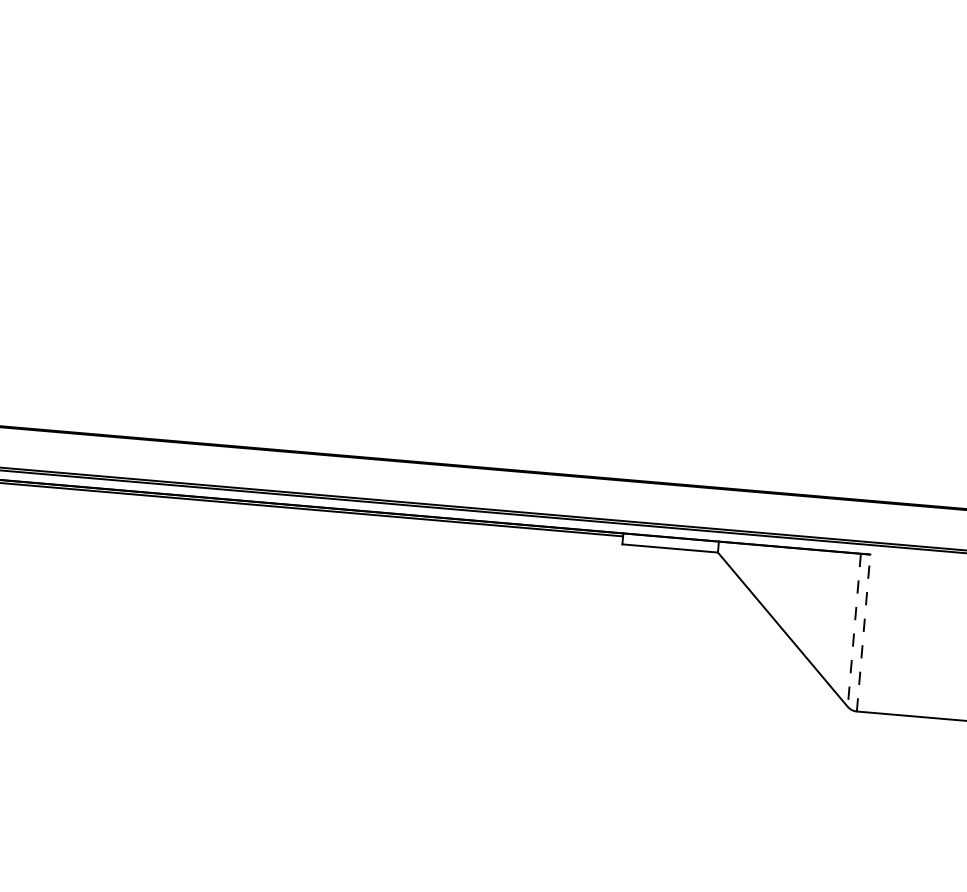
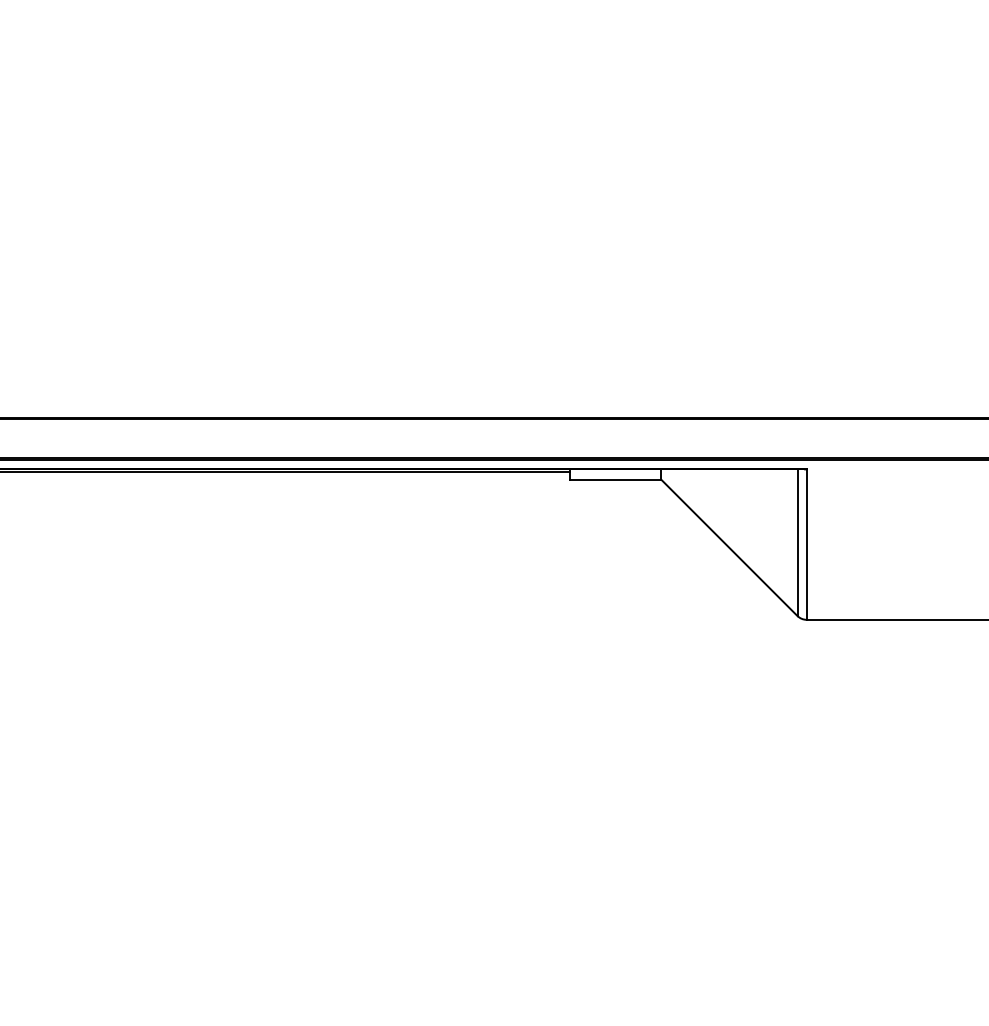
line: (854, 631) -> (797, 543), dashed -> solid
line: (863, 632) -> (806, 544), dashed -> solid

